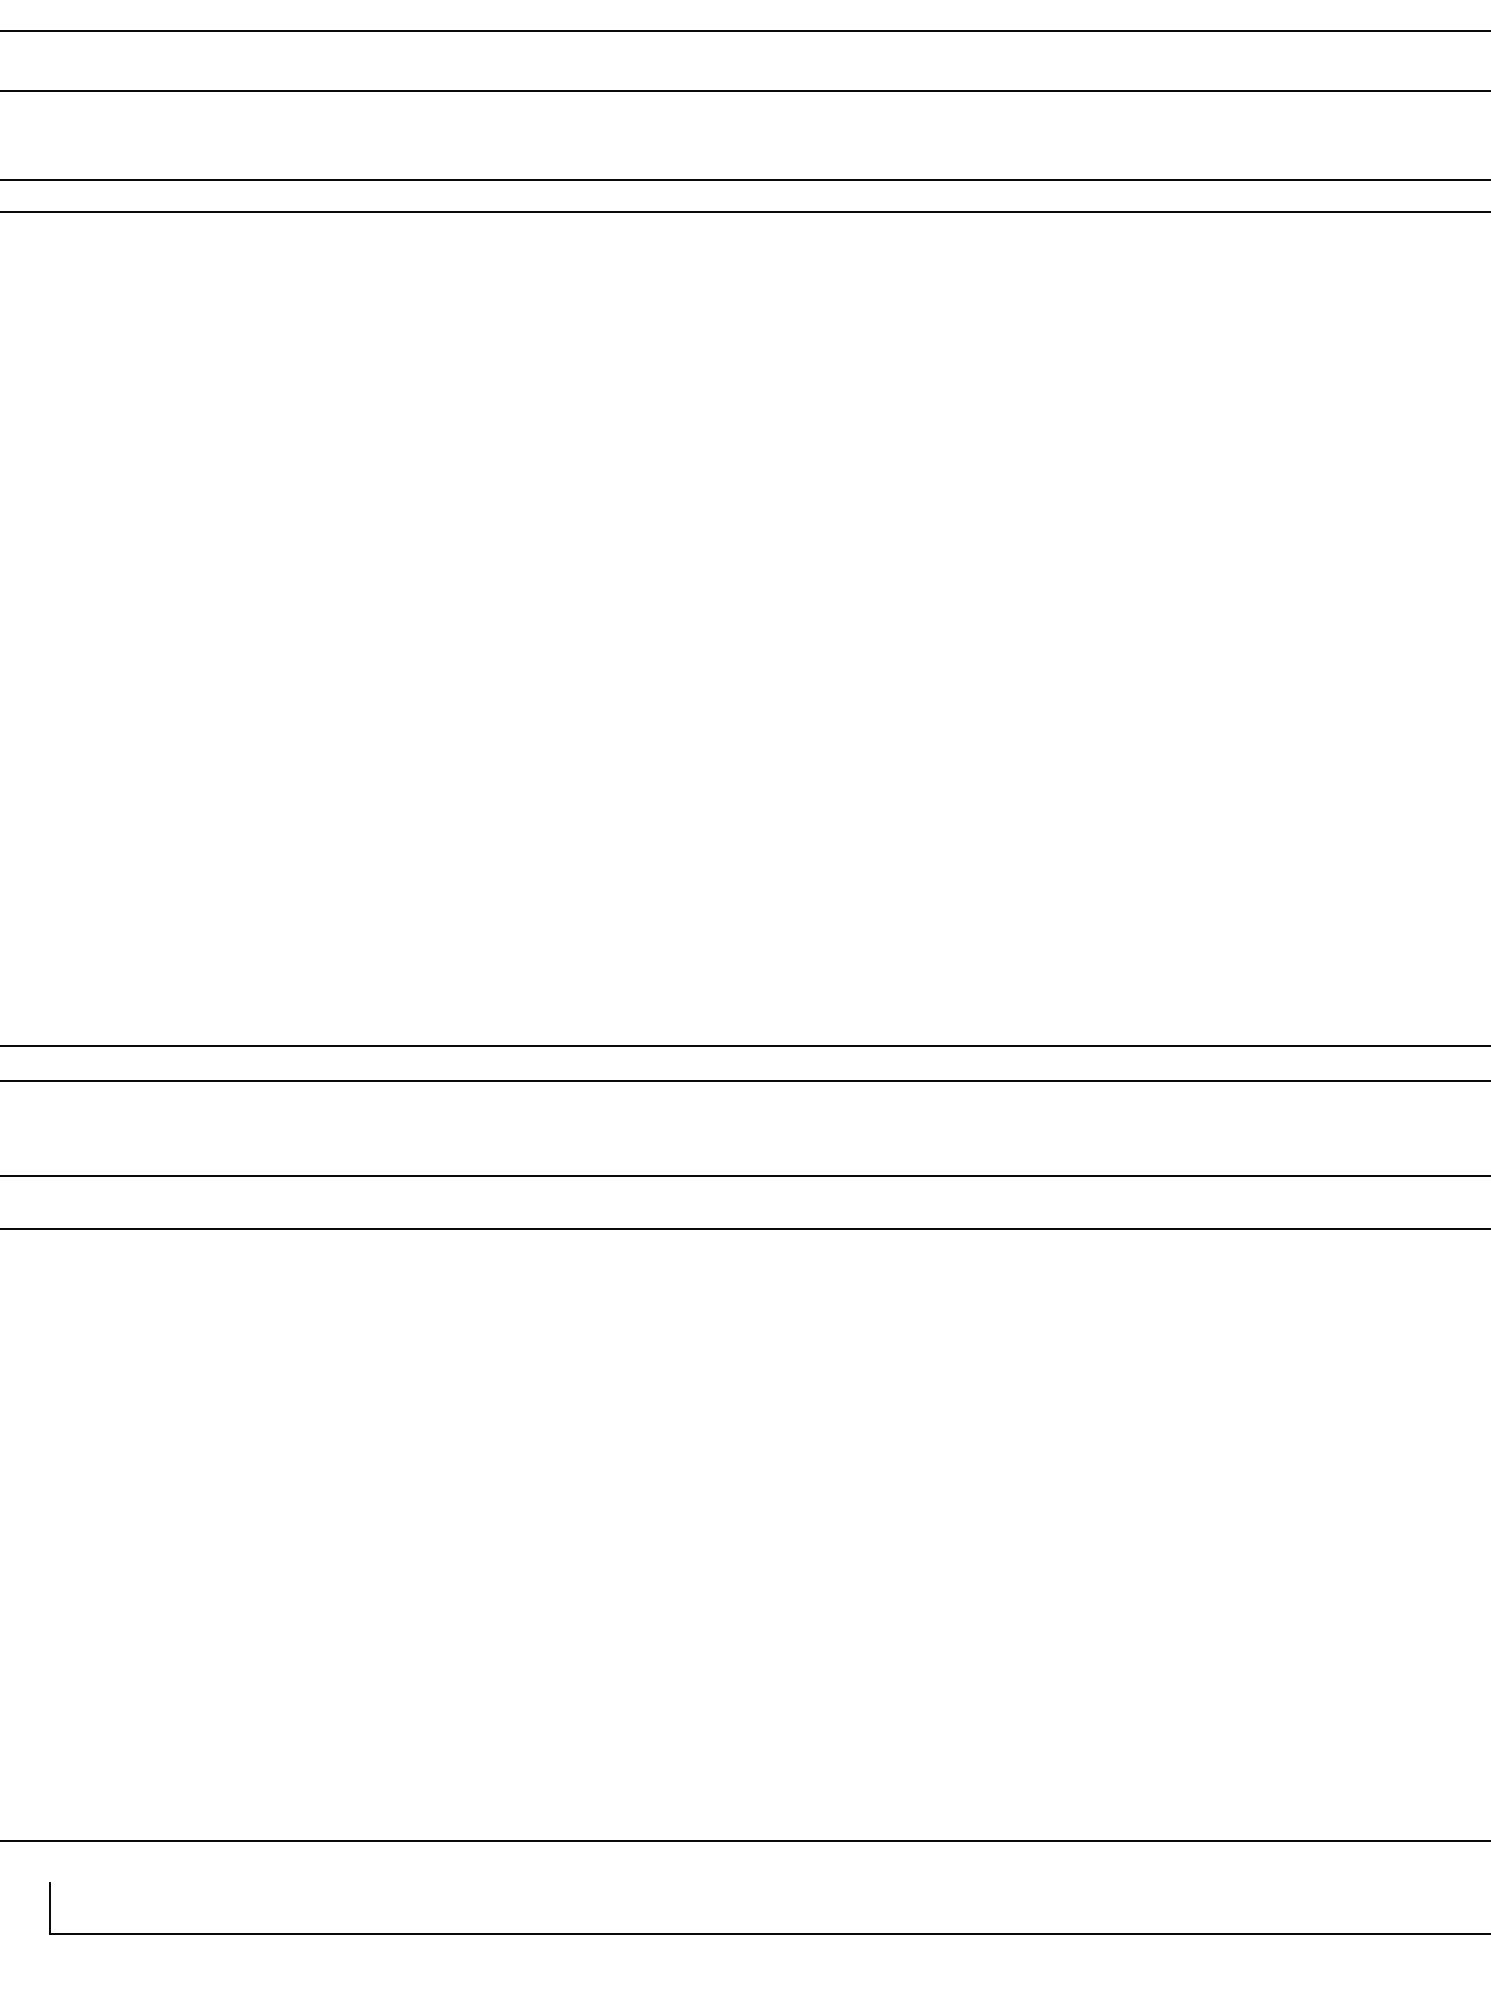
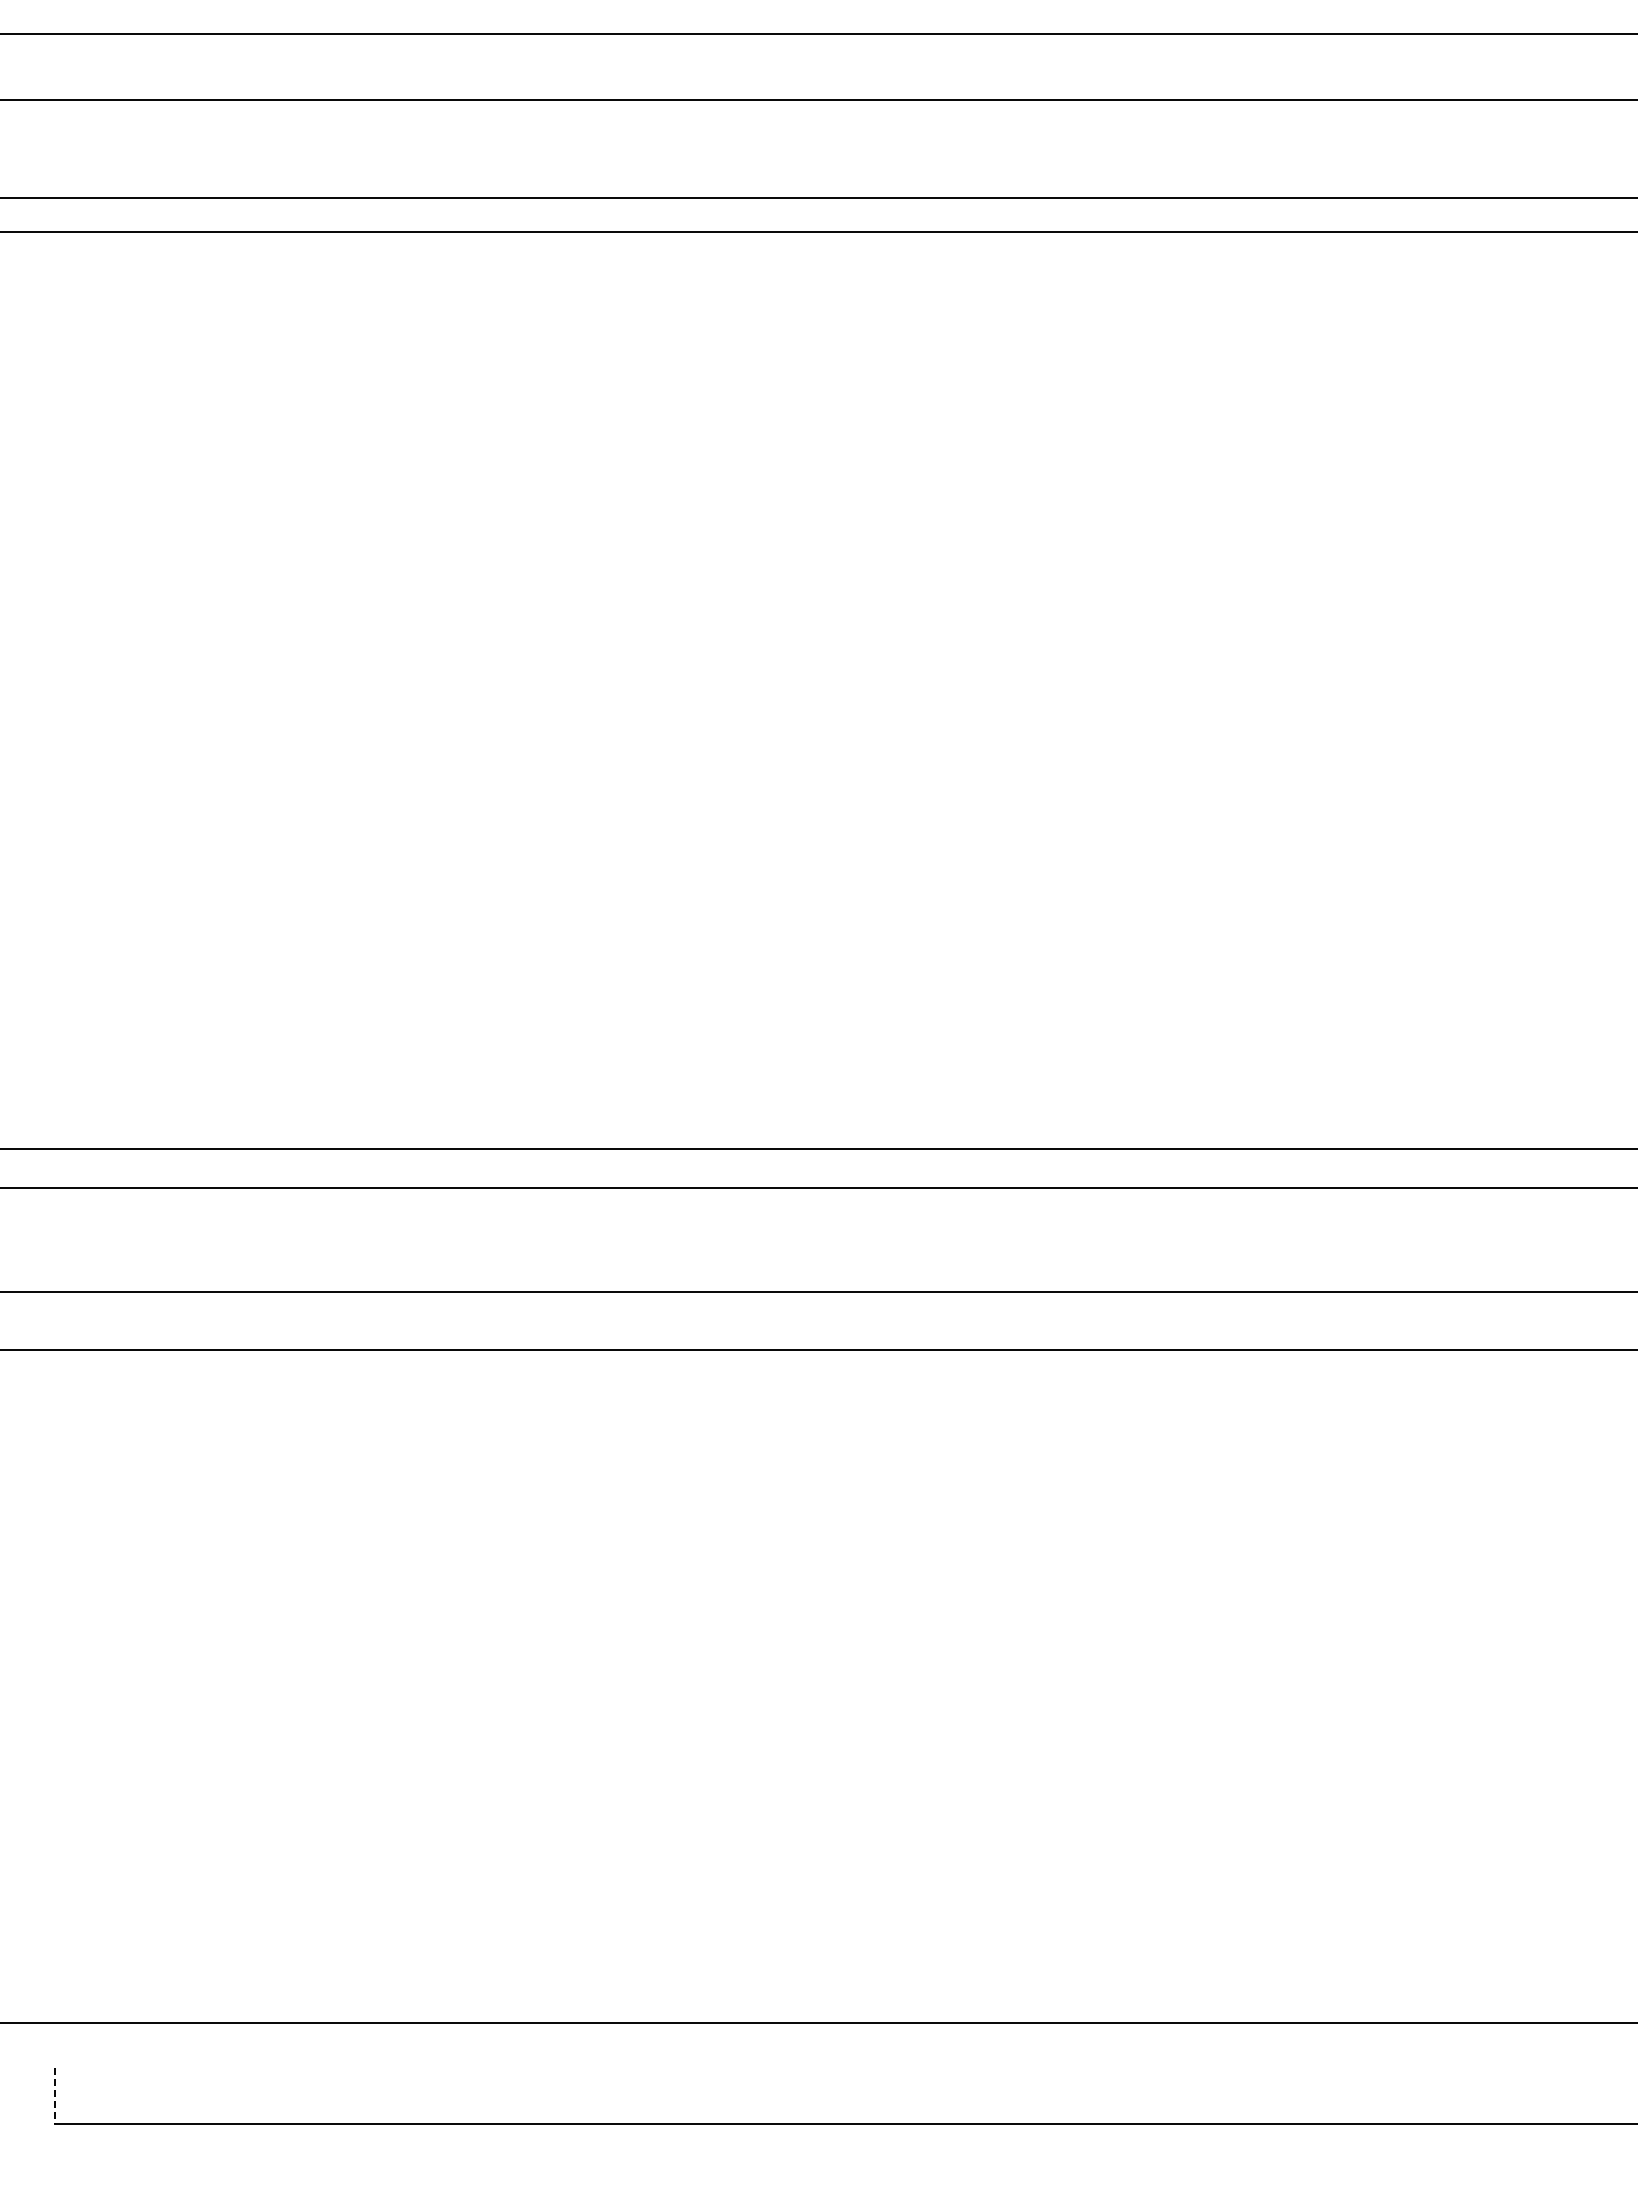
line: (50, 1908) -> (55, 2096), solid -> dashed

